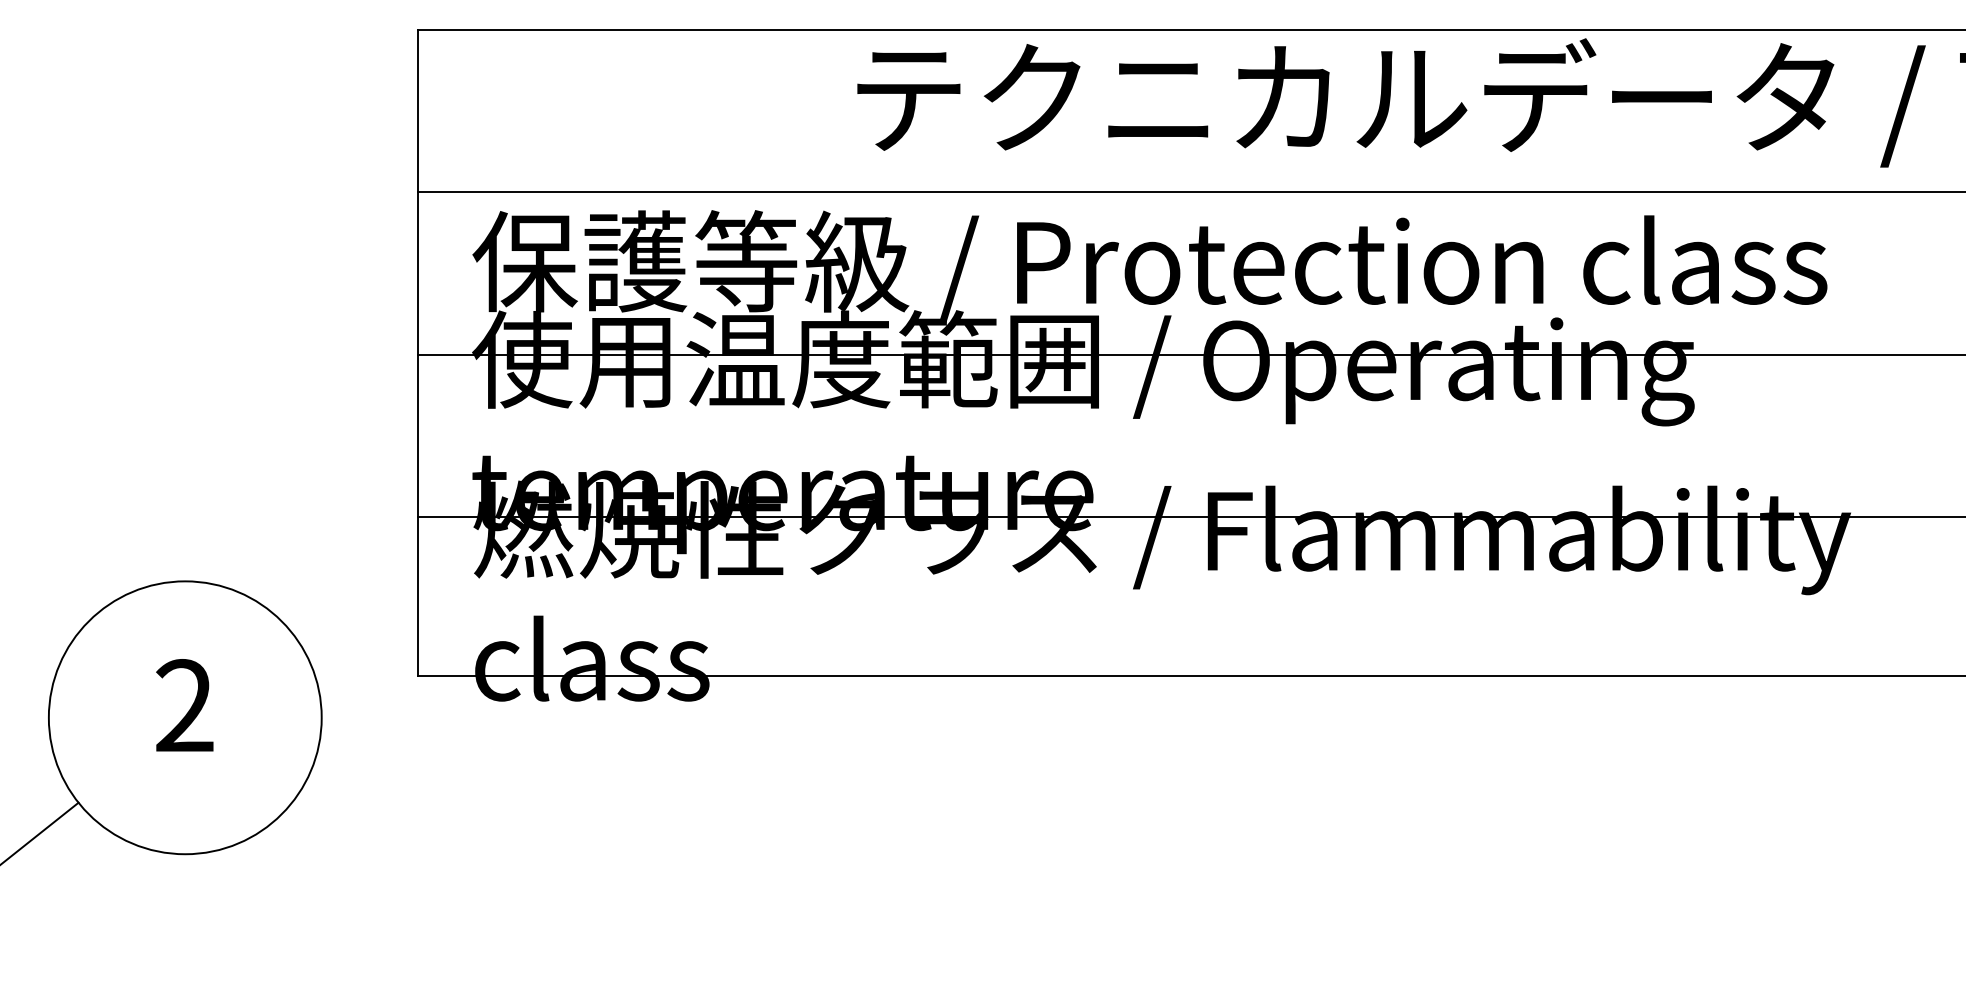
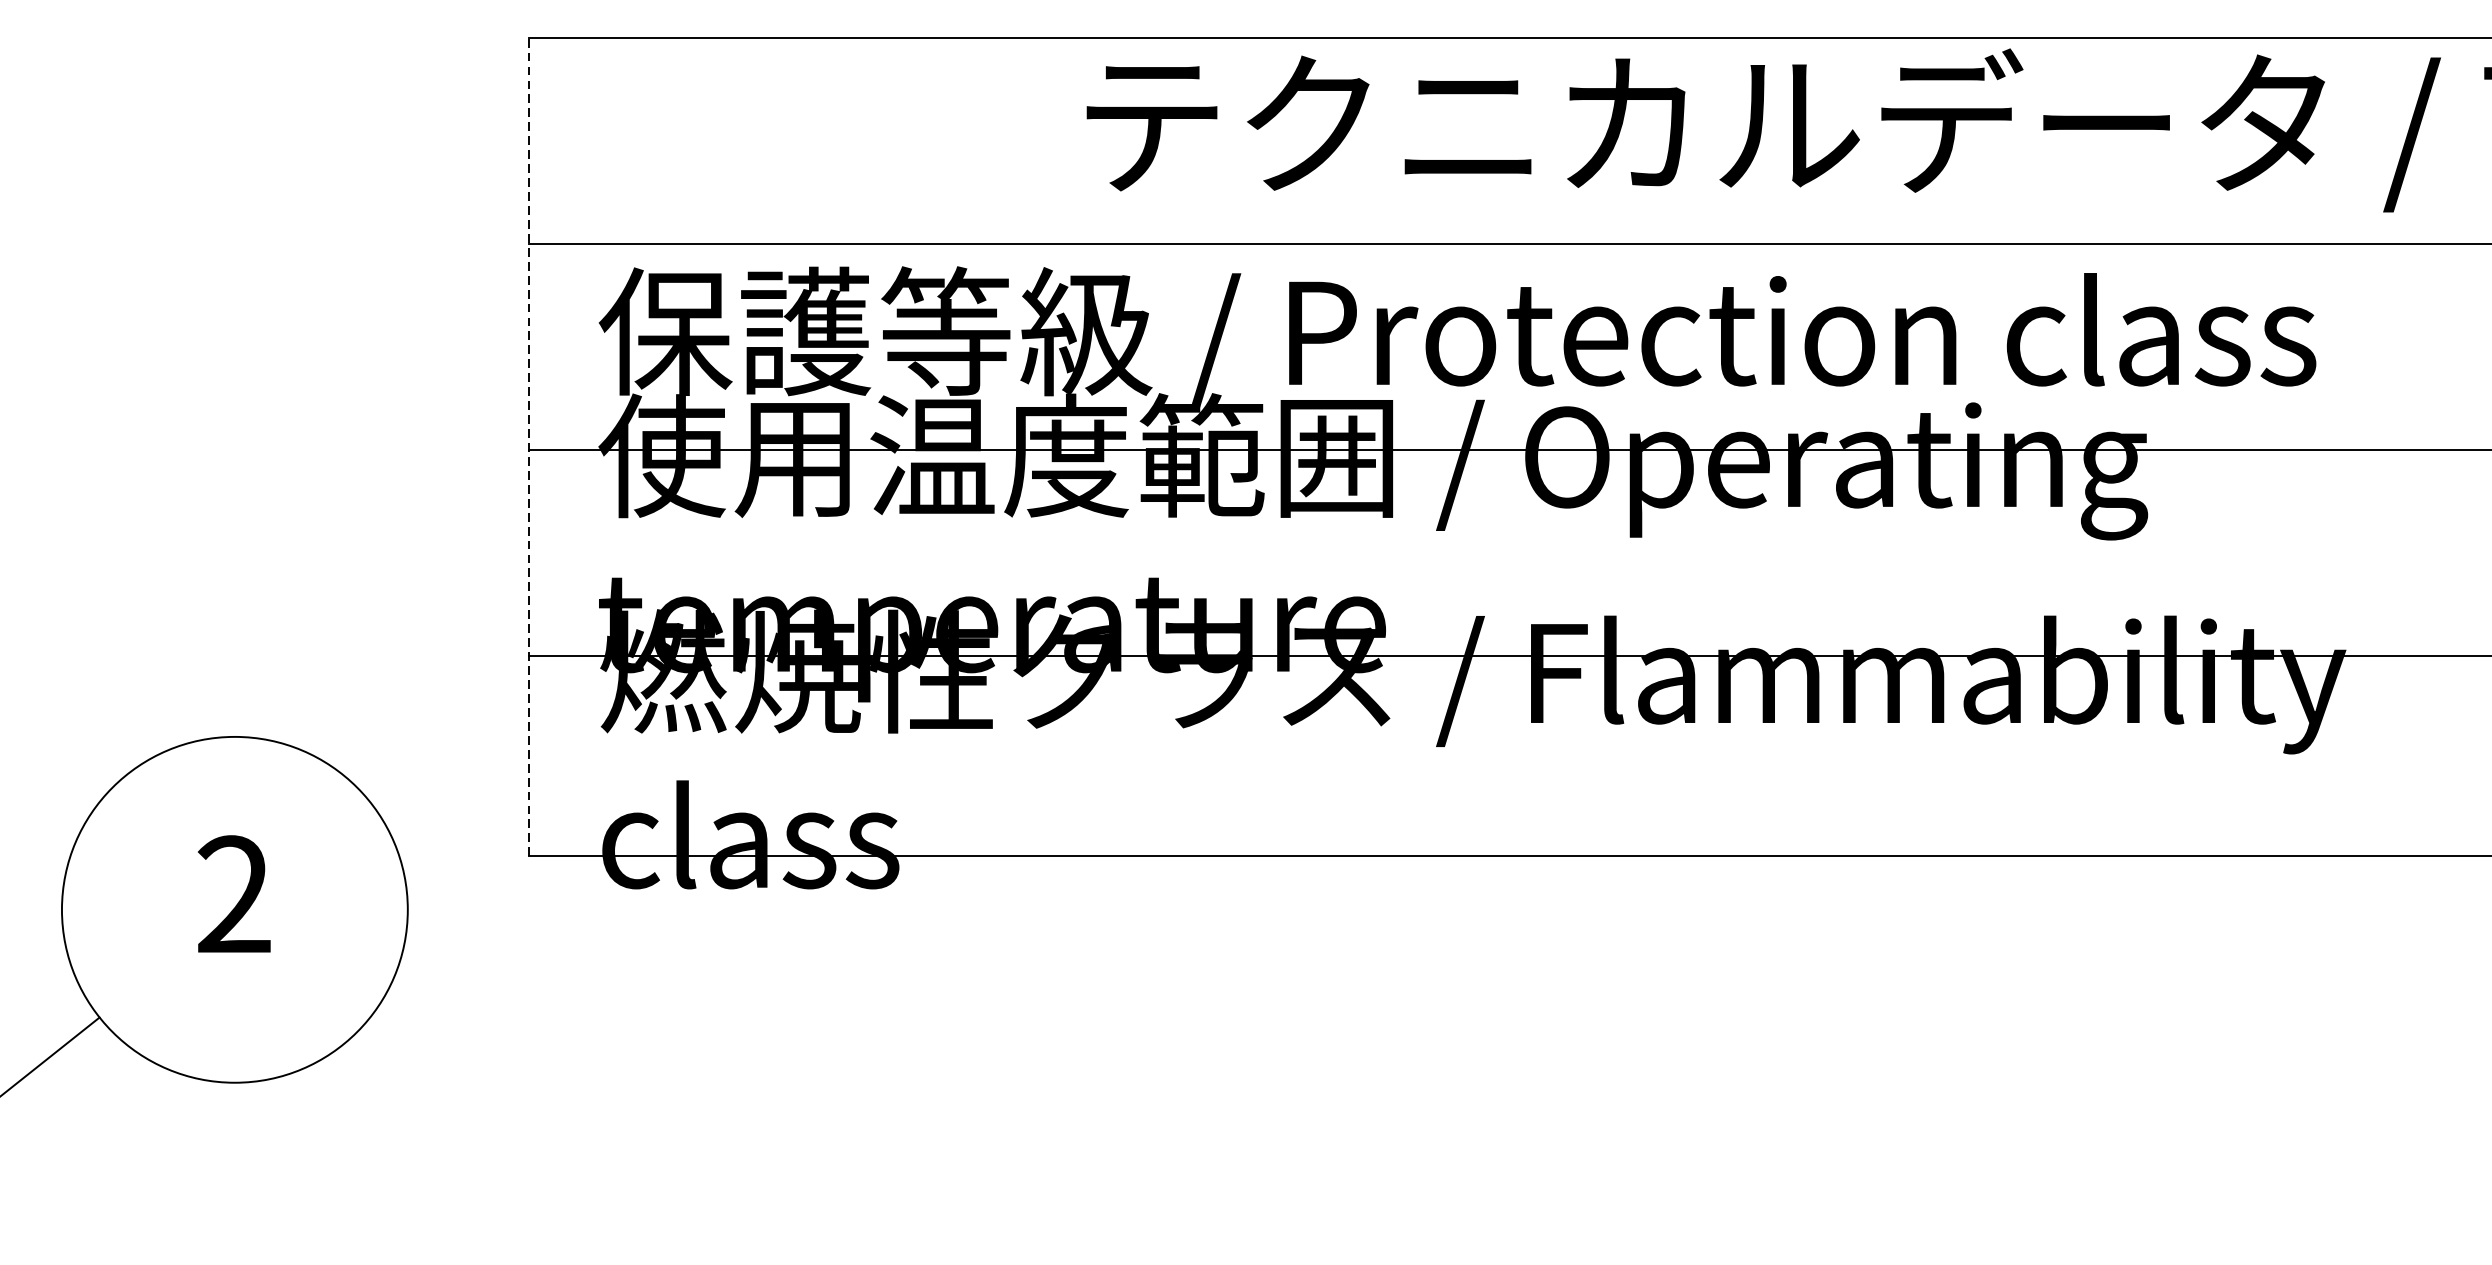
line: (417, 352) -> (529, 446), solid -> dashed

